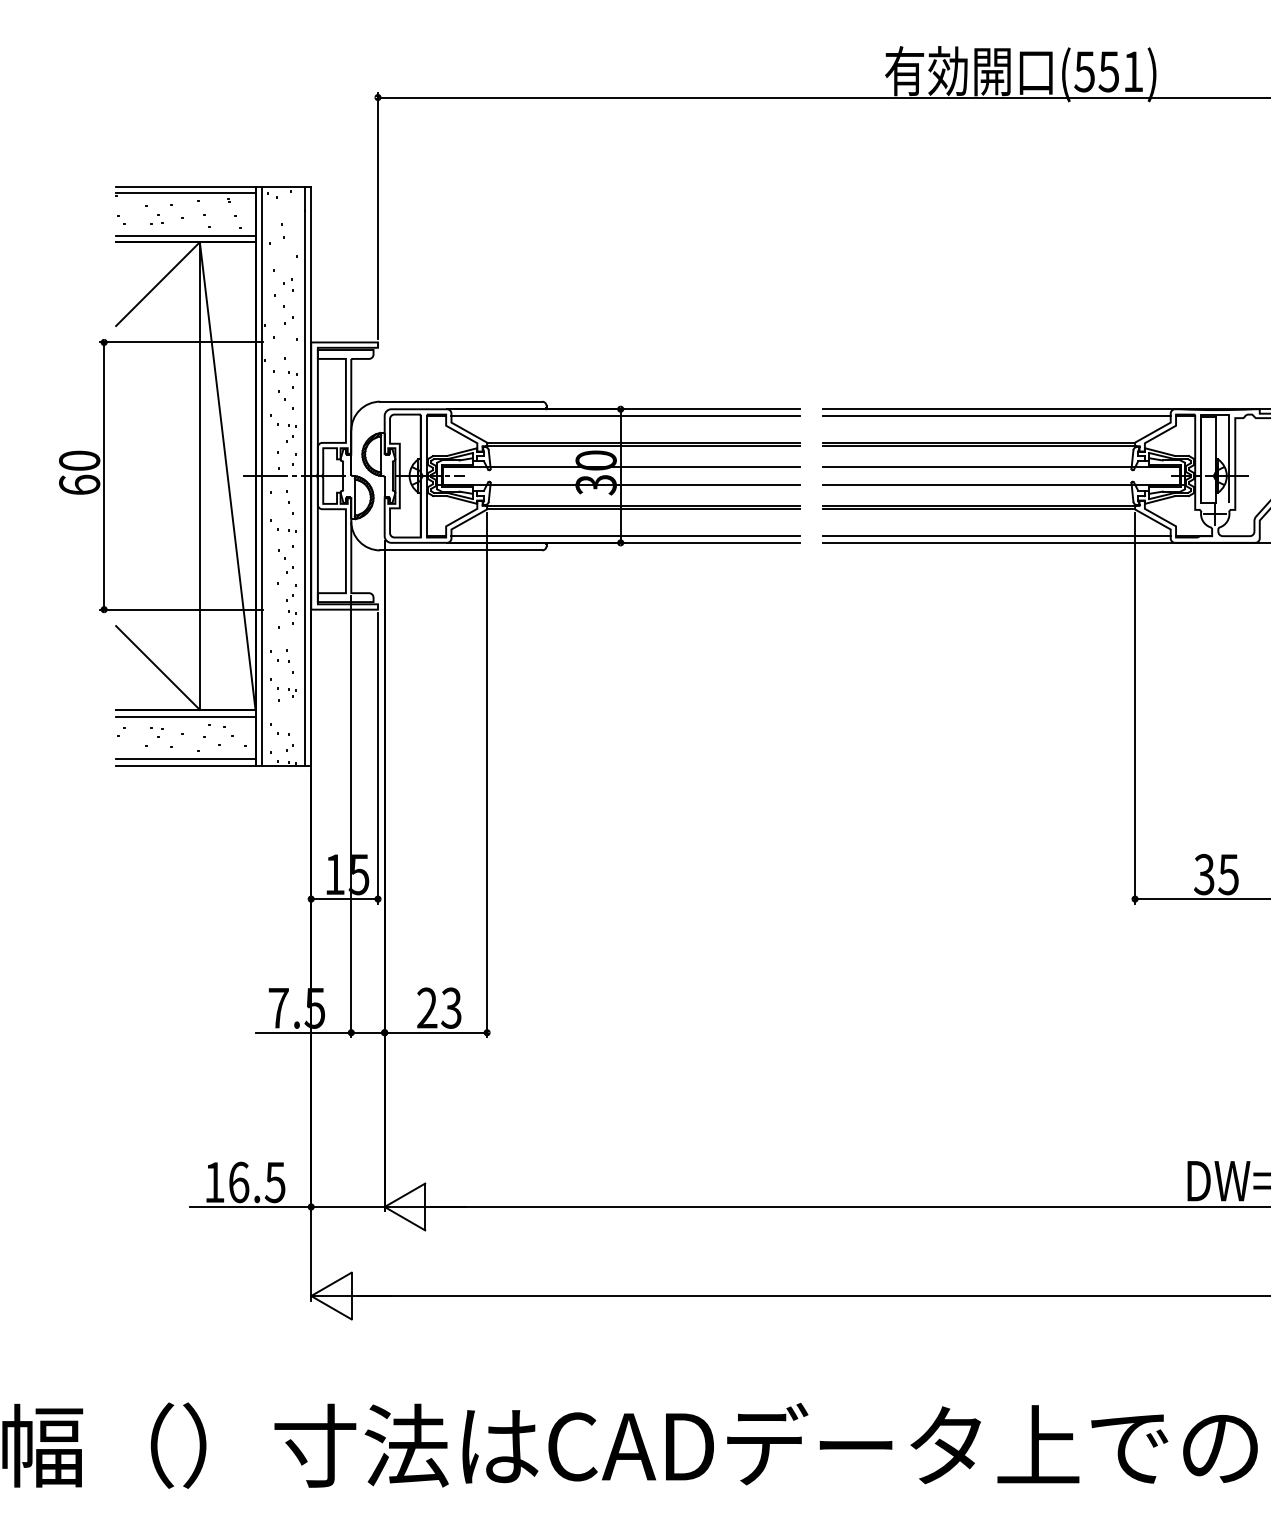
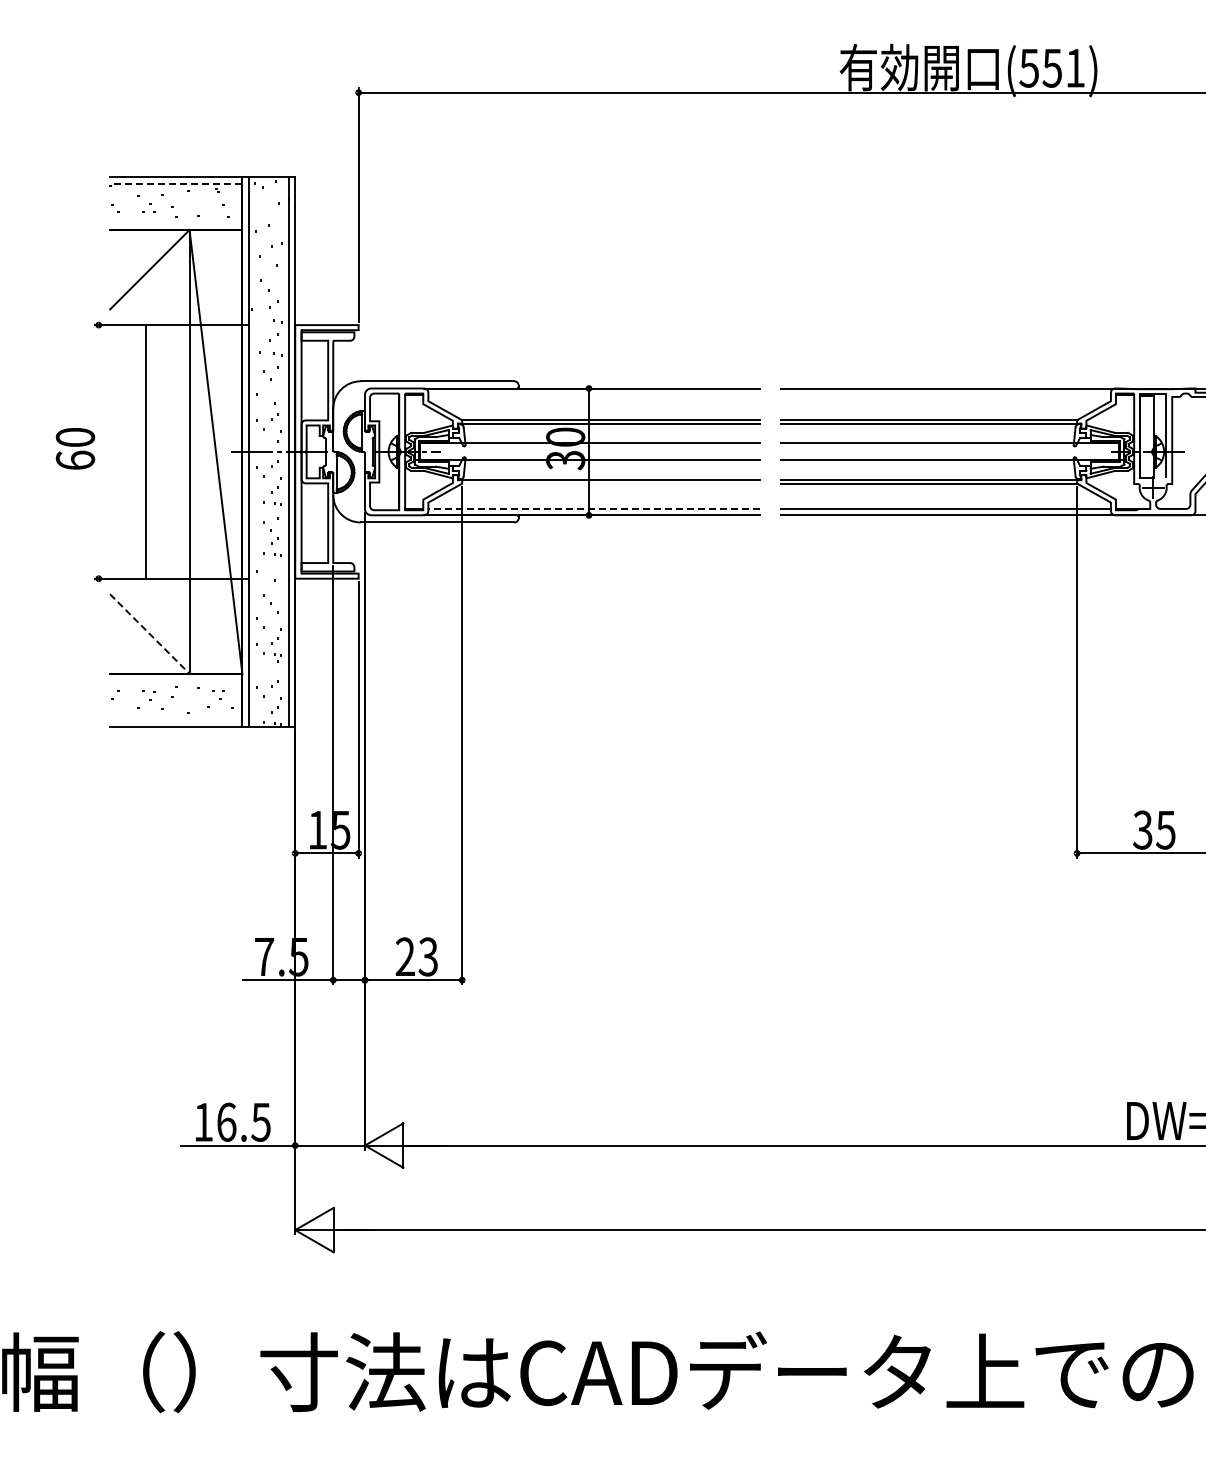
line: (185, 193) -> (175, 183), solid -> dashed
line: (186, 235) -> (176, 223), removed
line: (625, 415) -> (593, 394), removed
line: (996, 415) -> (945, 394), removed
line: (103, 475) -> (145, 451), moved
line: (643, 509) -> (610, 483), removed
line: (625, 535) -> (593, 508), solid -> dashed
line: (158, 668) -> (150, 634), solid -> dashed
line: (186, 716) -> (176, 680), removed
line: (186, 759) -> (176, 720), removed

